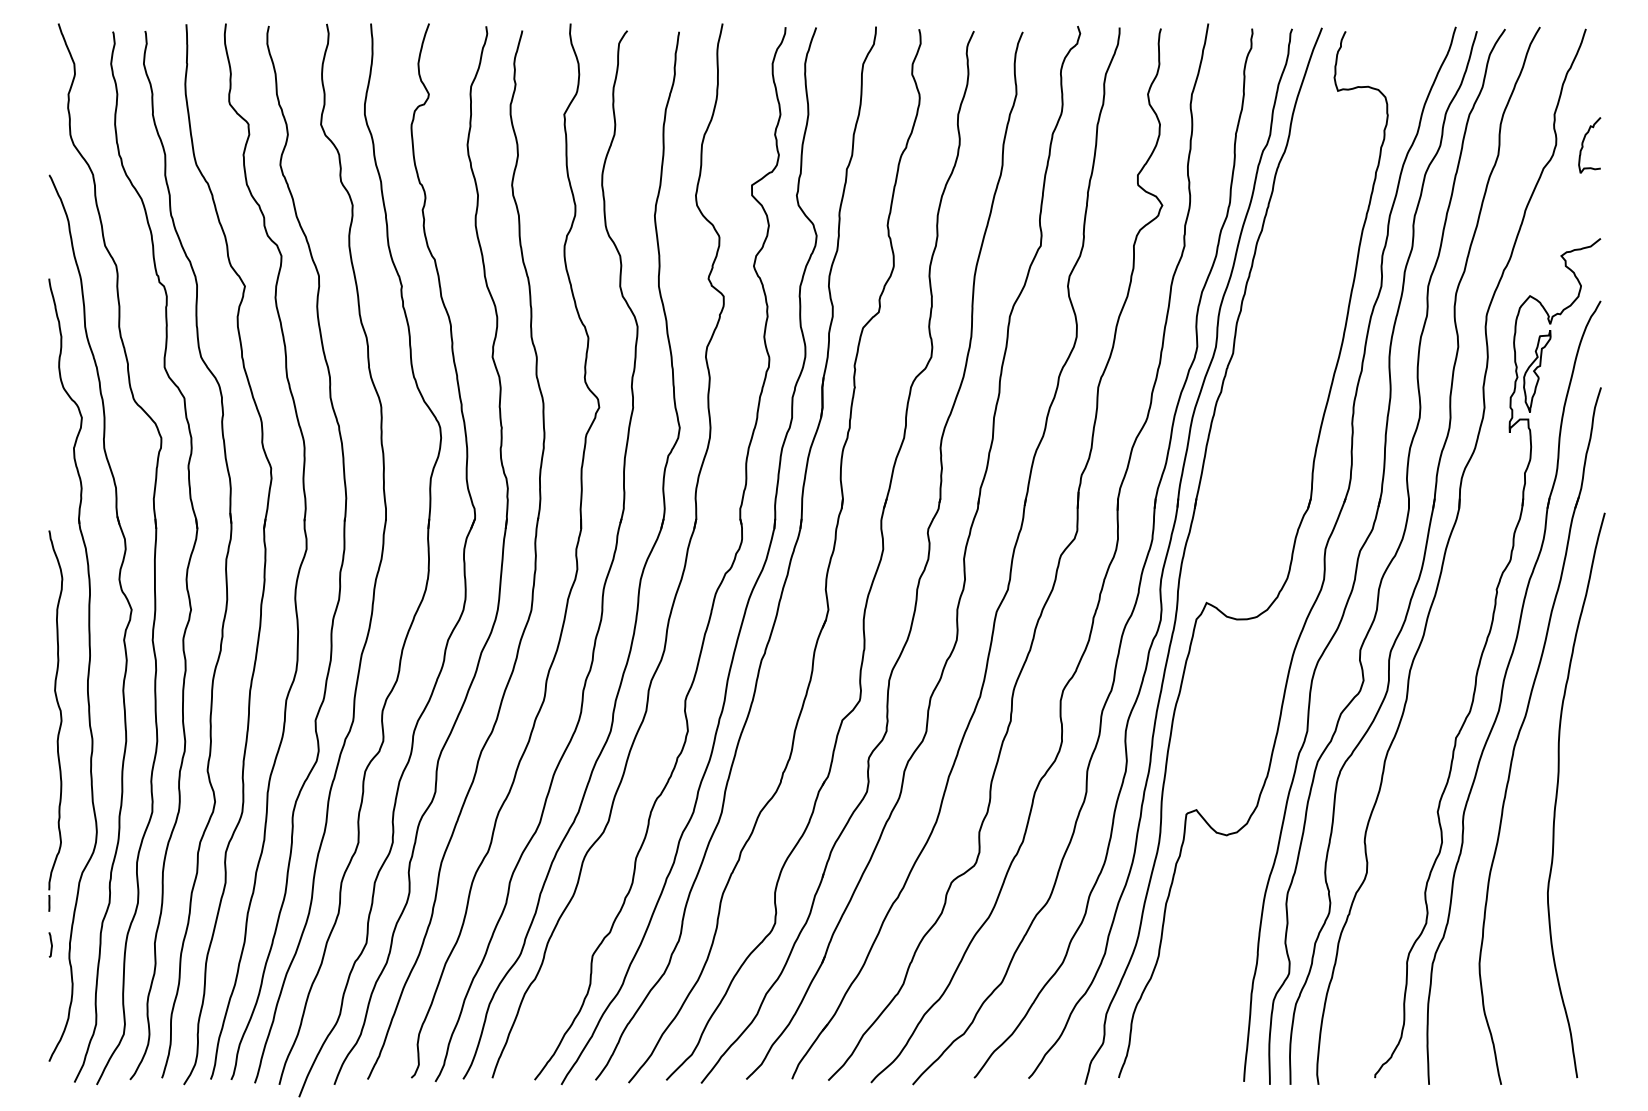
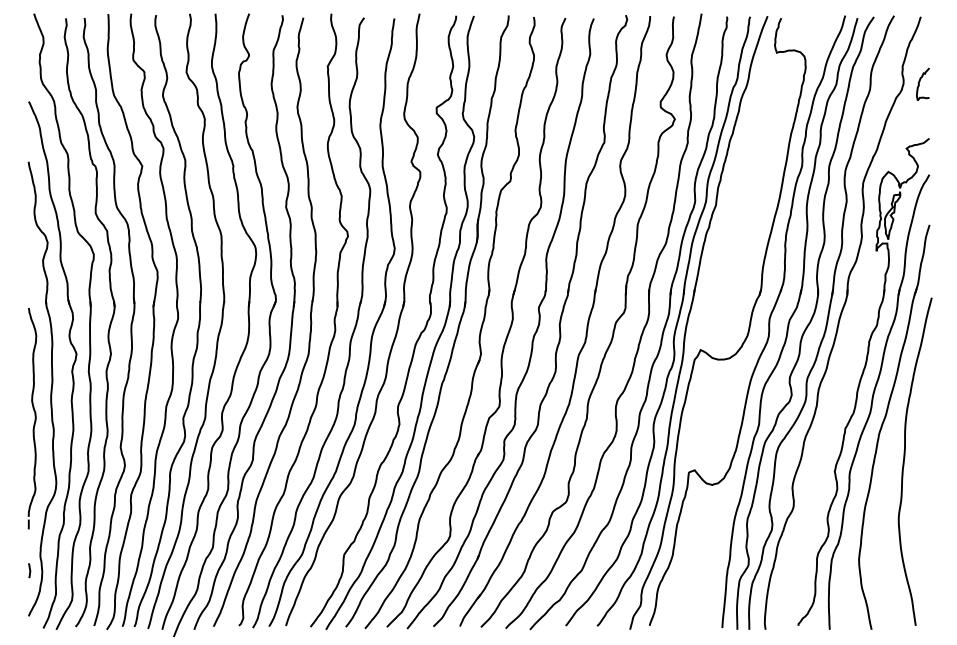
curve: (50, 944) -> (29, 570), moved

